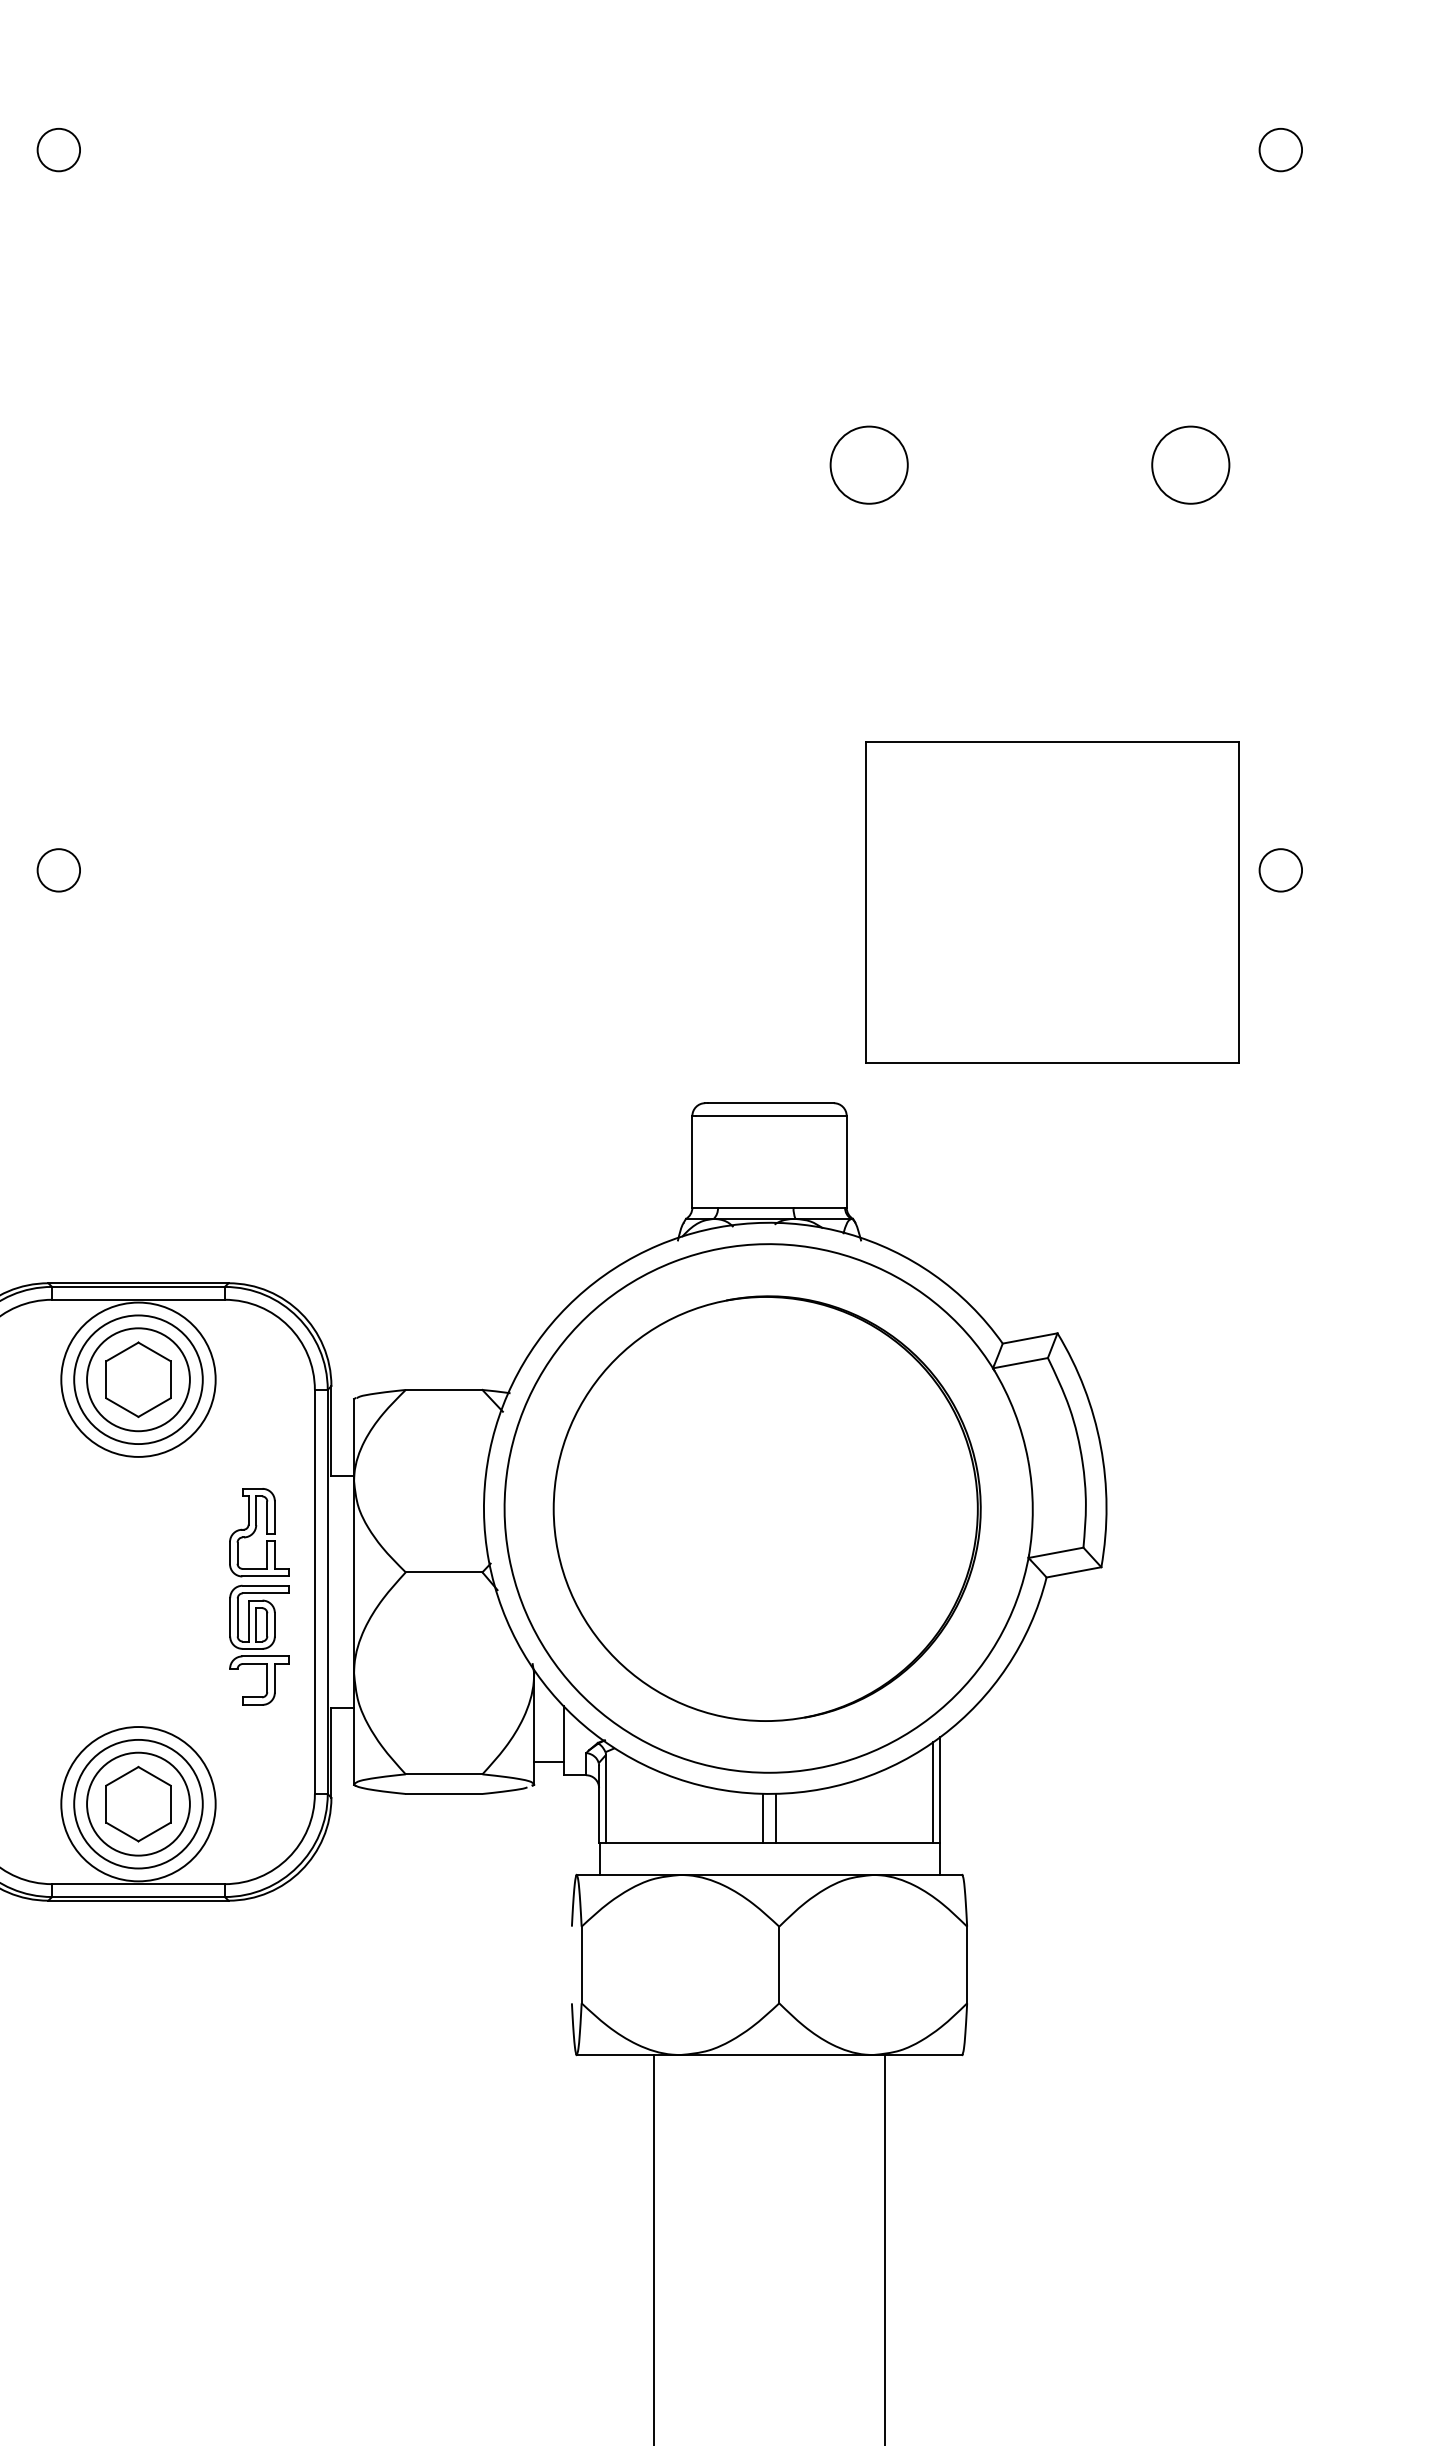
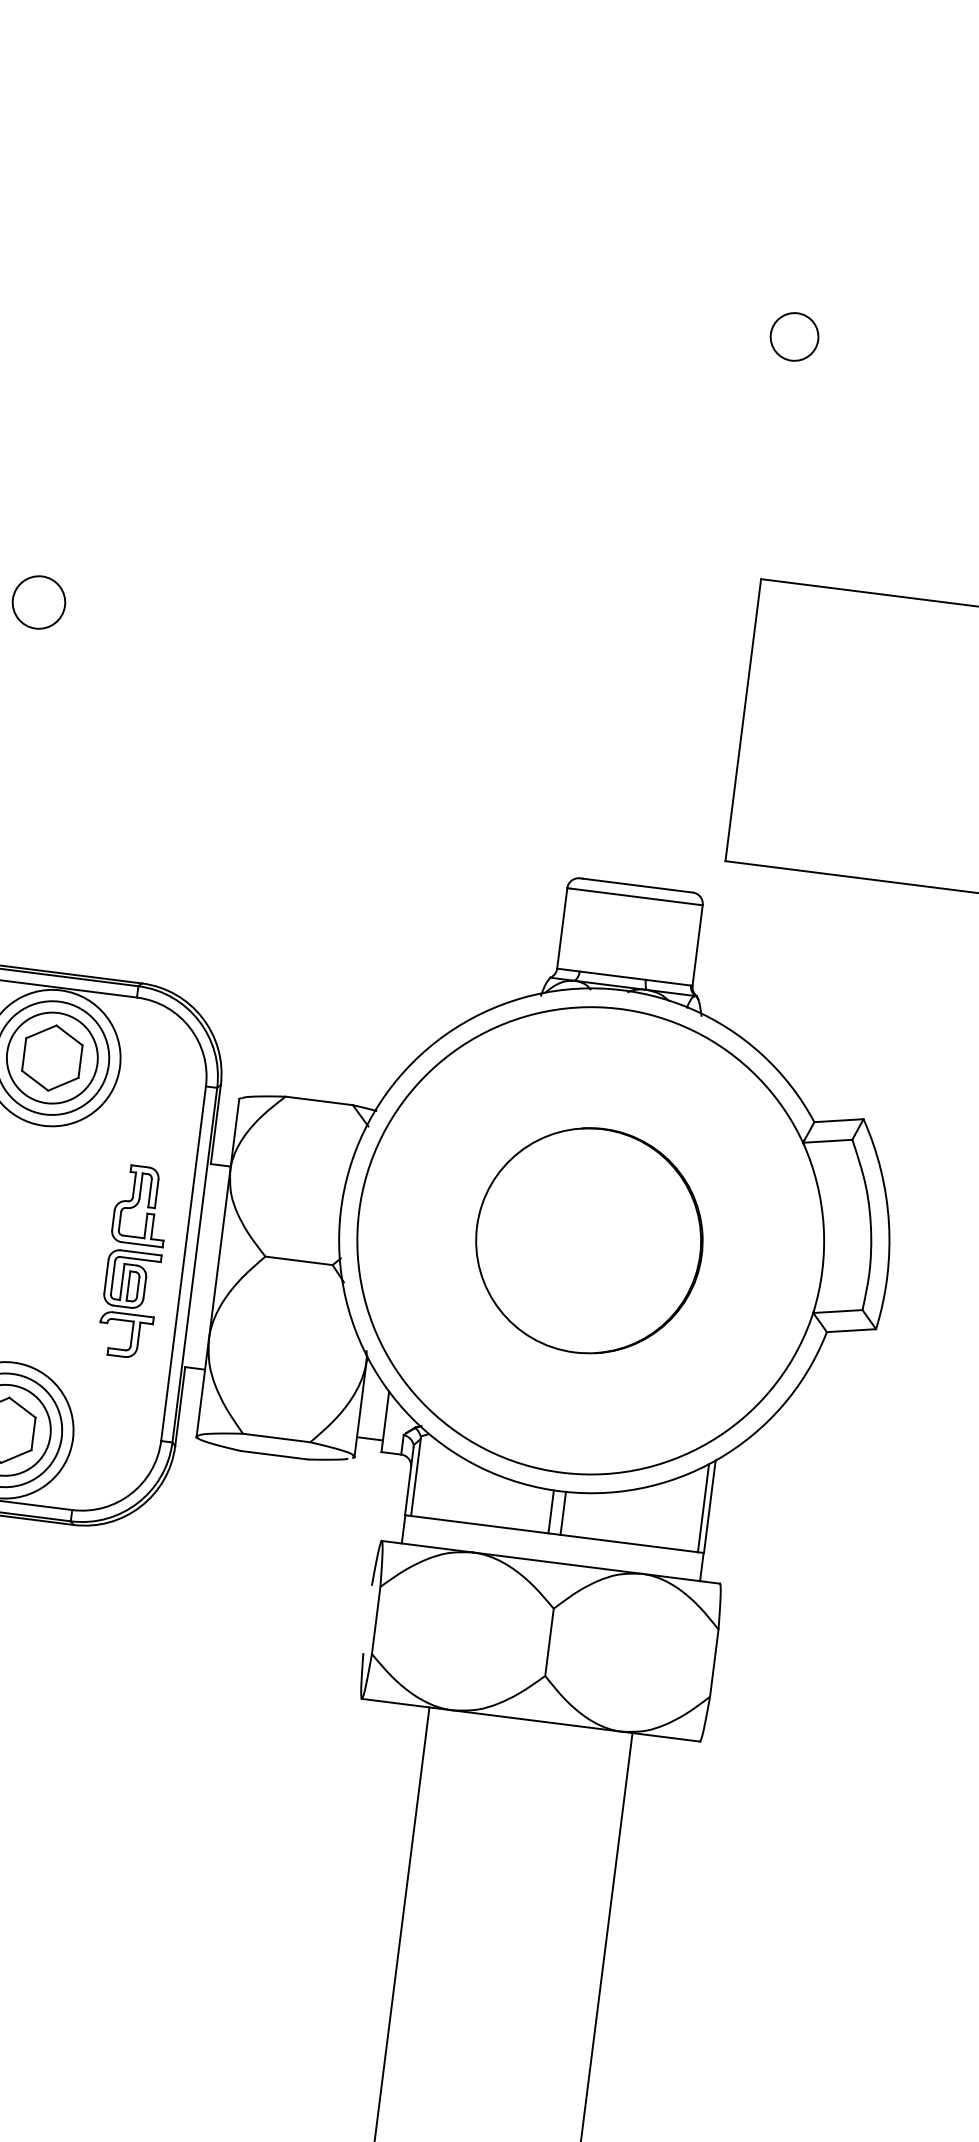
circle: (868, 464) -> (794, 336), size x0.7
circle: (58, 870) -> (38, 602), size x1.4
part: (766, 1508) -> (588, 1240), size x0.6

